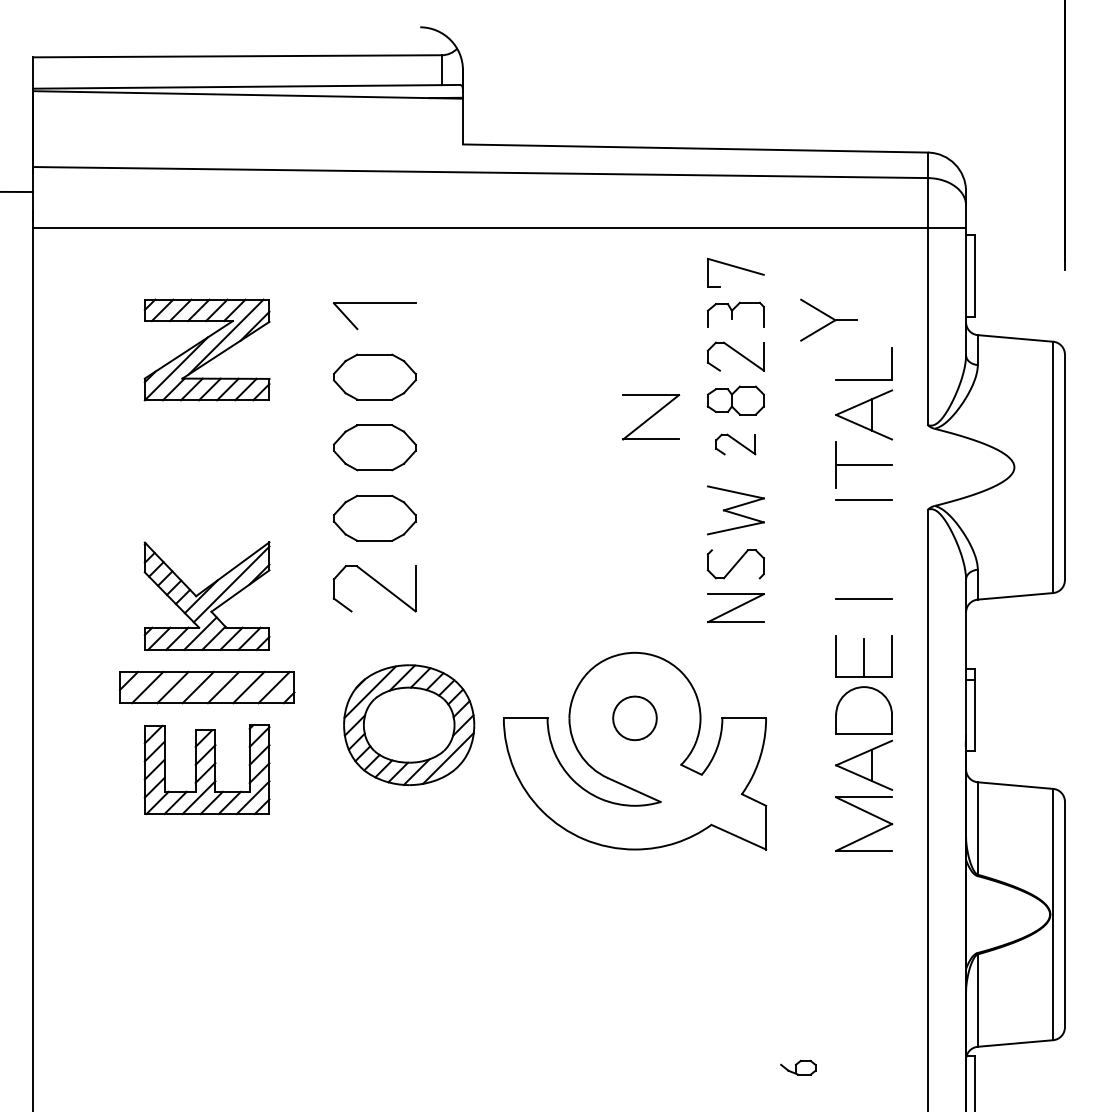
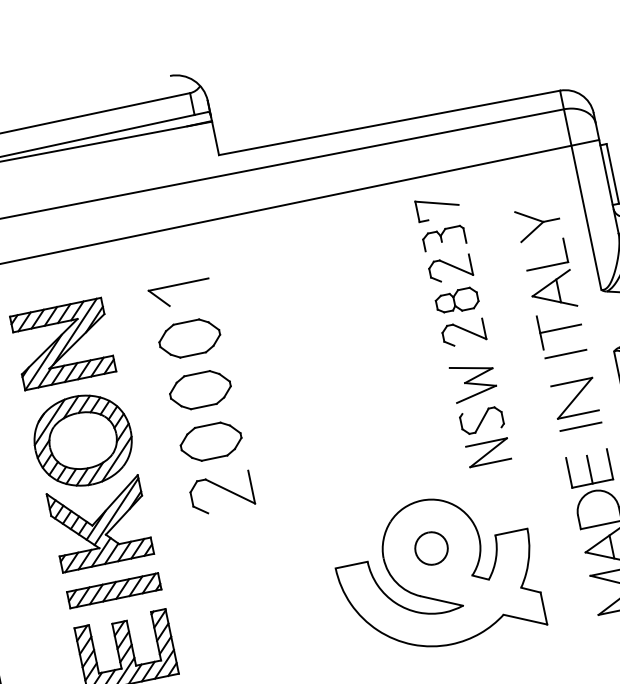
part: (828, 319) -> (538, 222), moved
part: (651, 417) -> (575, 398), moved
part: (735, 444) -> (463, 333), size x1.43
part: (206, 687) -> (113, 590), size x0.71
part: (409, 724) -> (83, 440), moved

